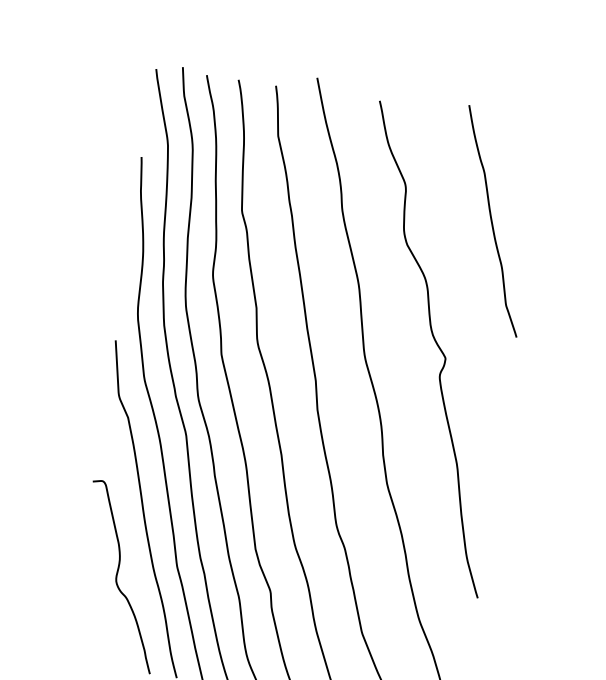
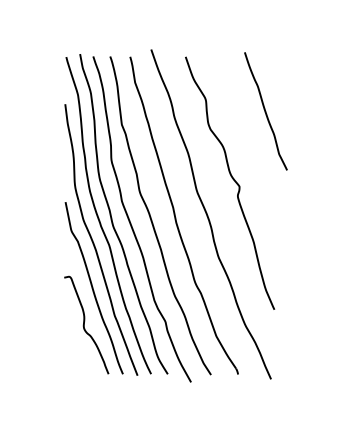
curve: (491, 221) -> (265, 111), moved

